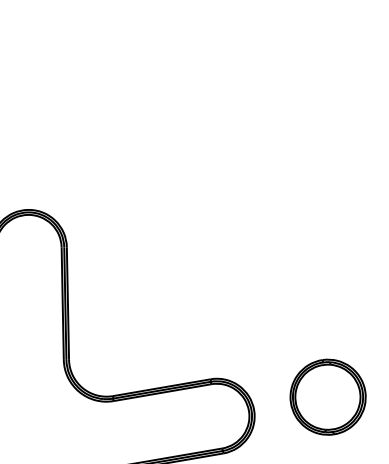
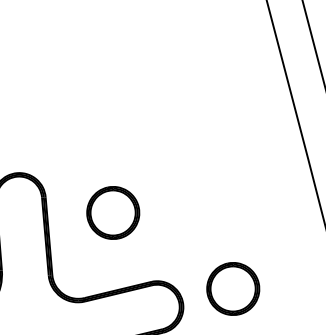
part: (163, 275) -> (113, 212), added

